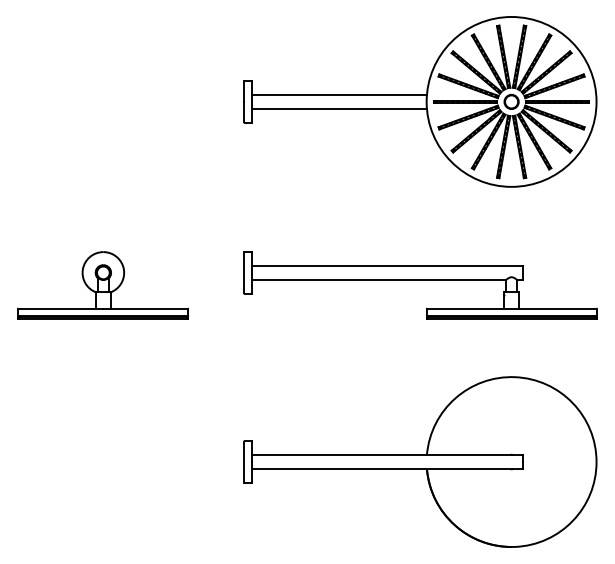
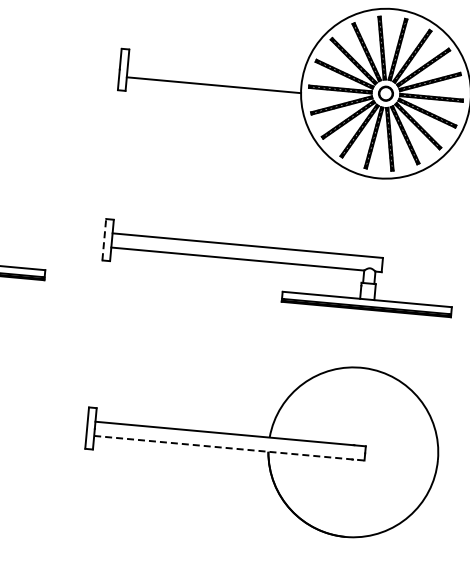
line: (339, 94) -> (215, 70), removed
line: (244, 272) -> (104, 239), solid -> dashed
line: (387, 469) -> (229, 448), solid -> dashed

